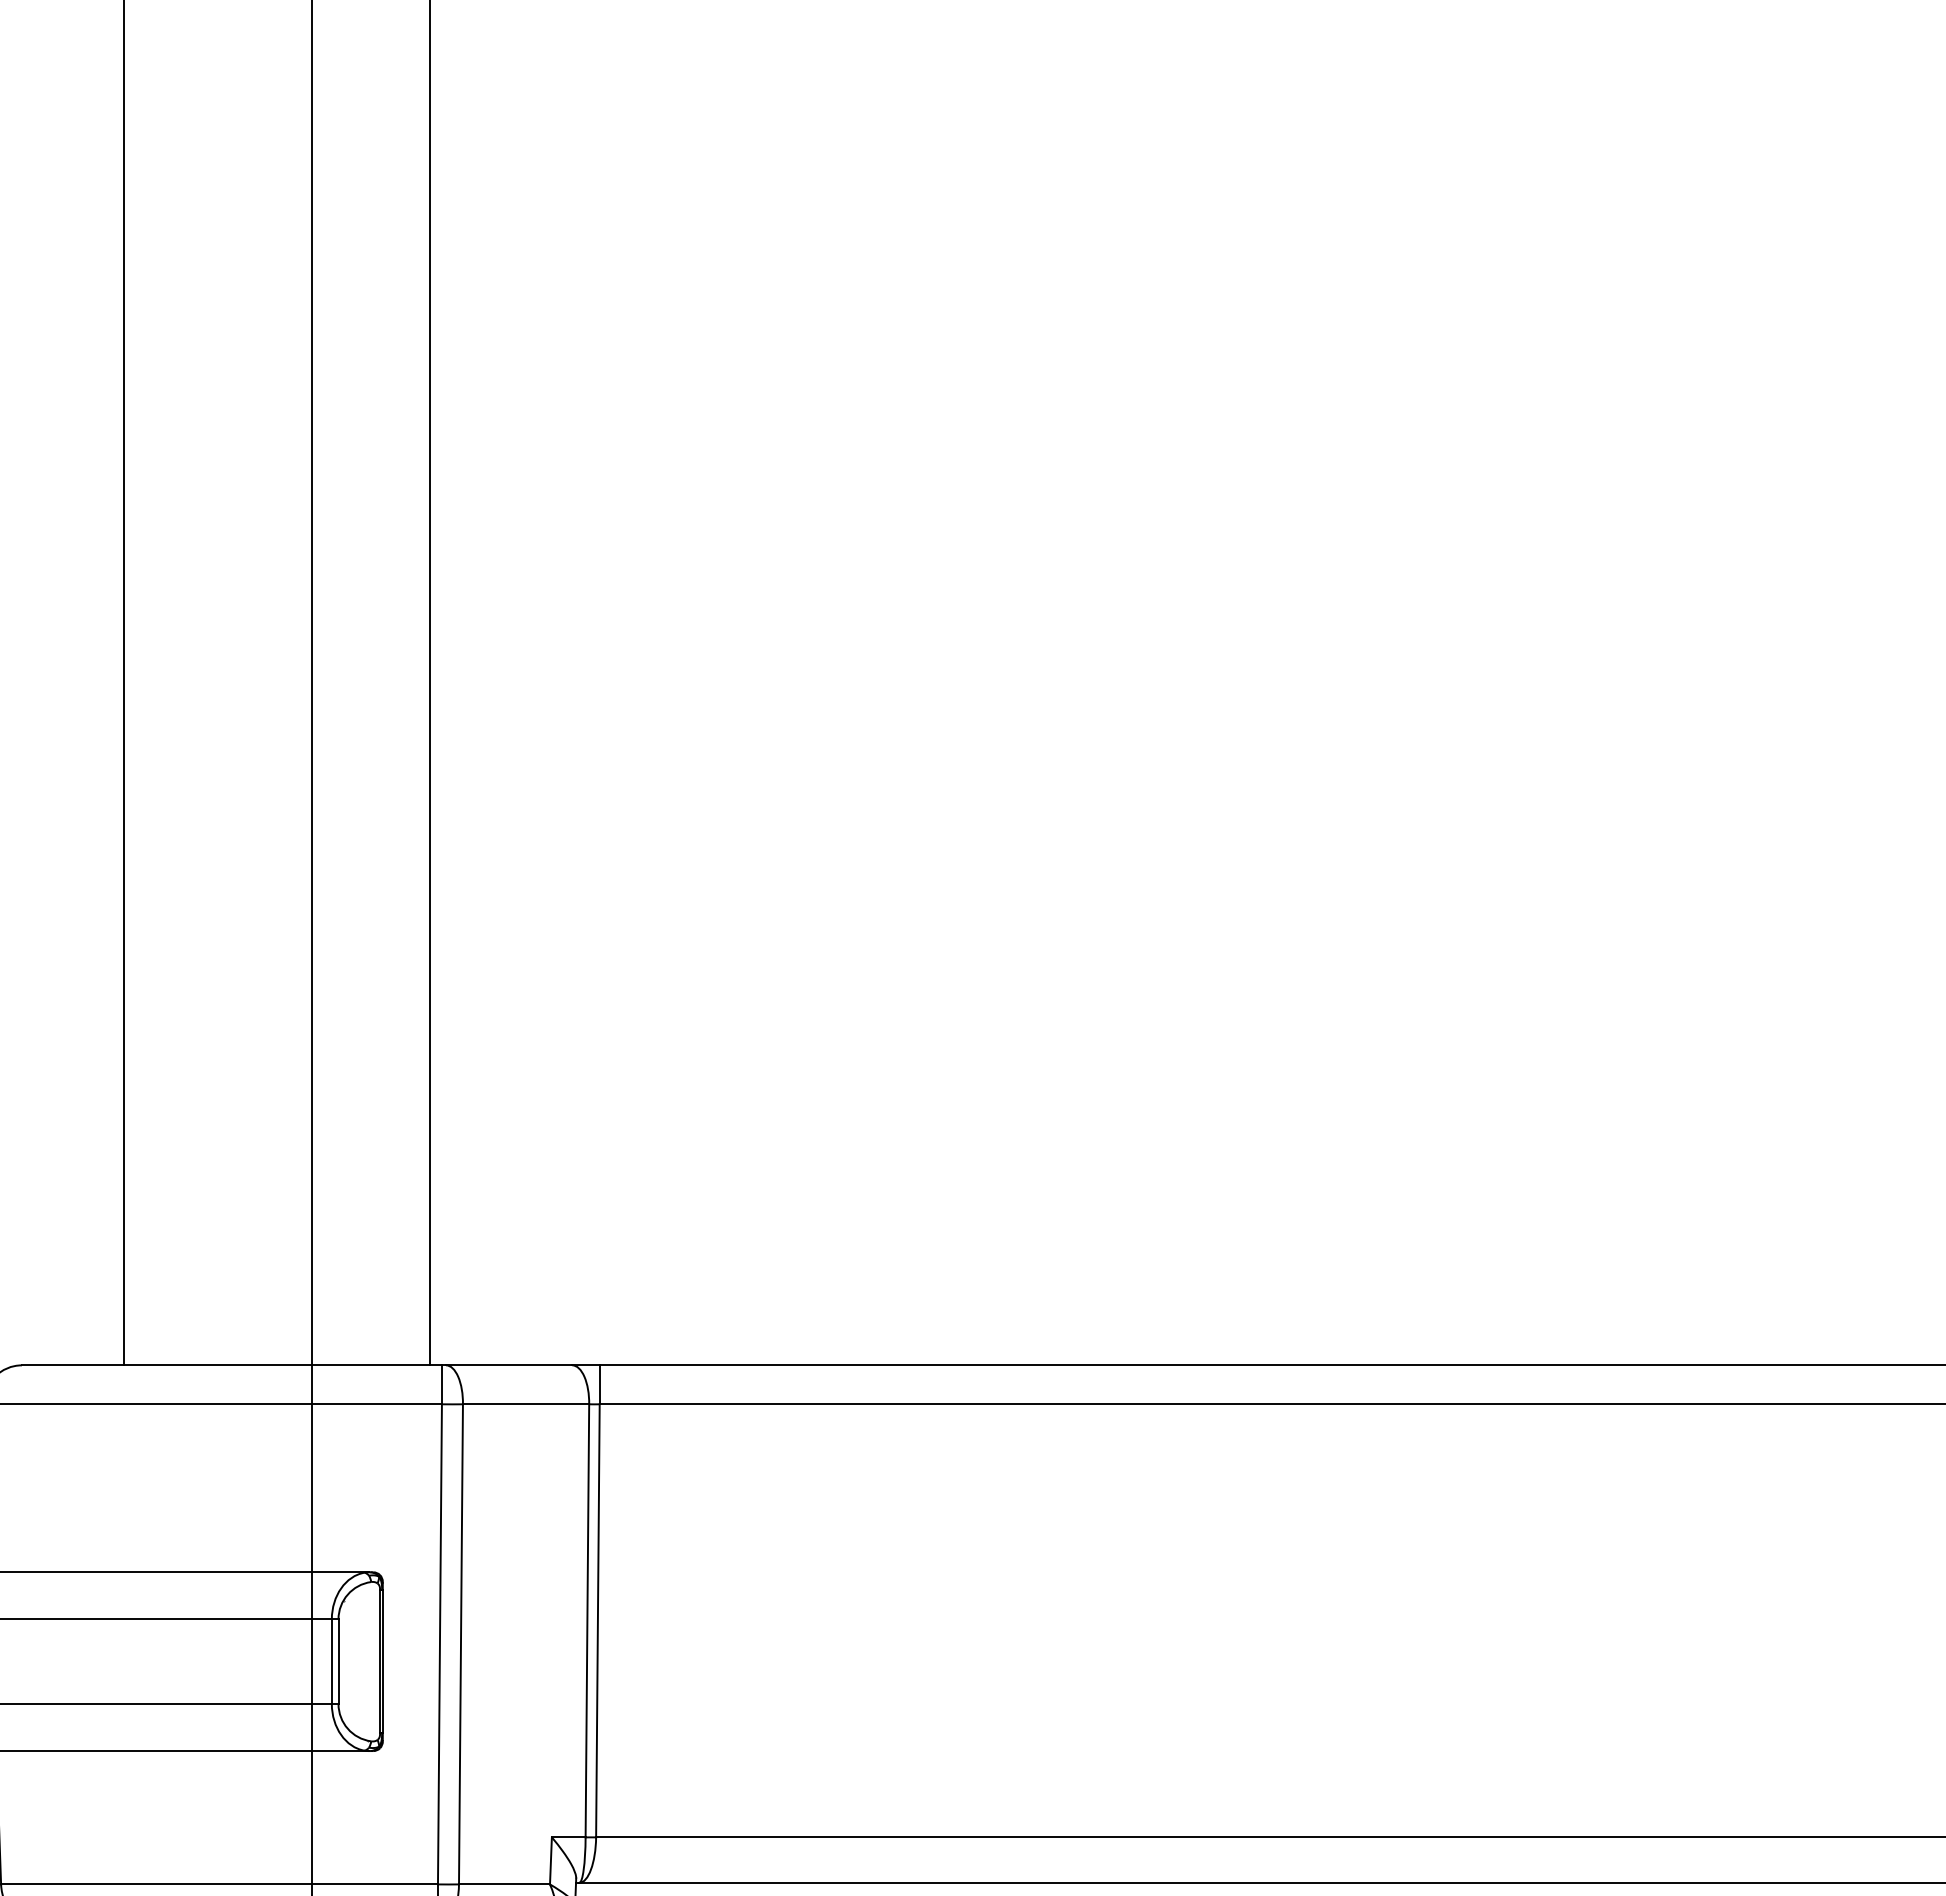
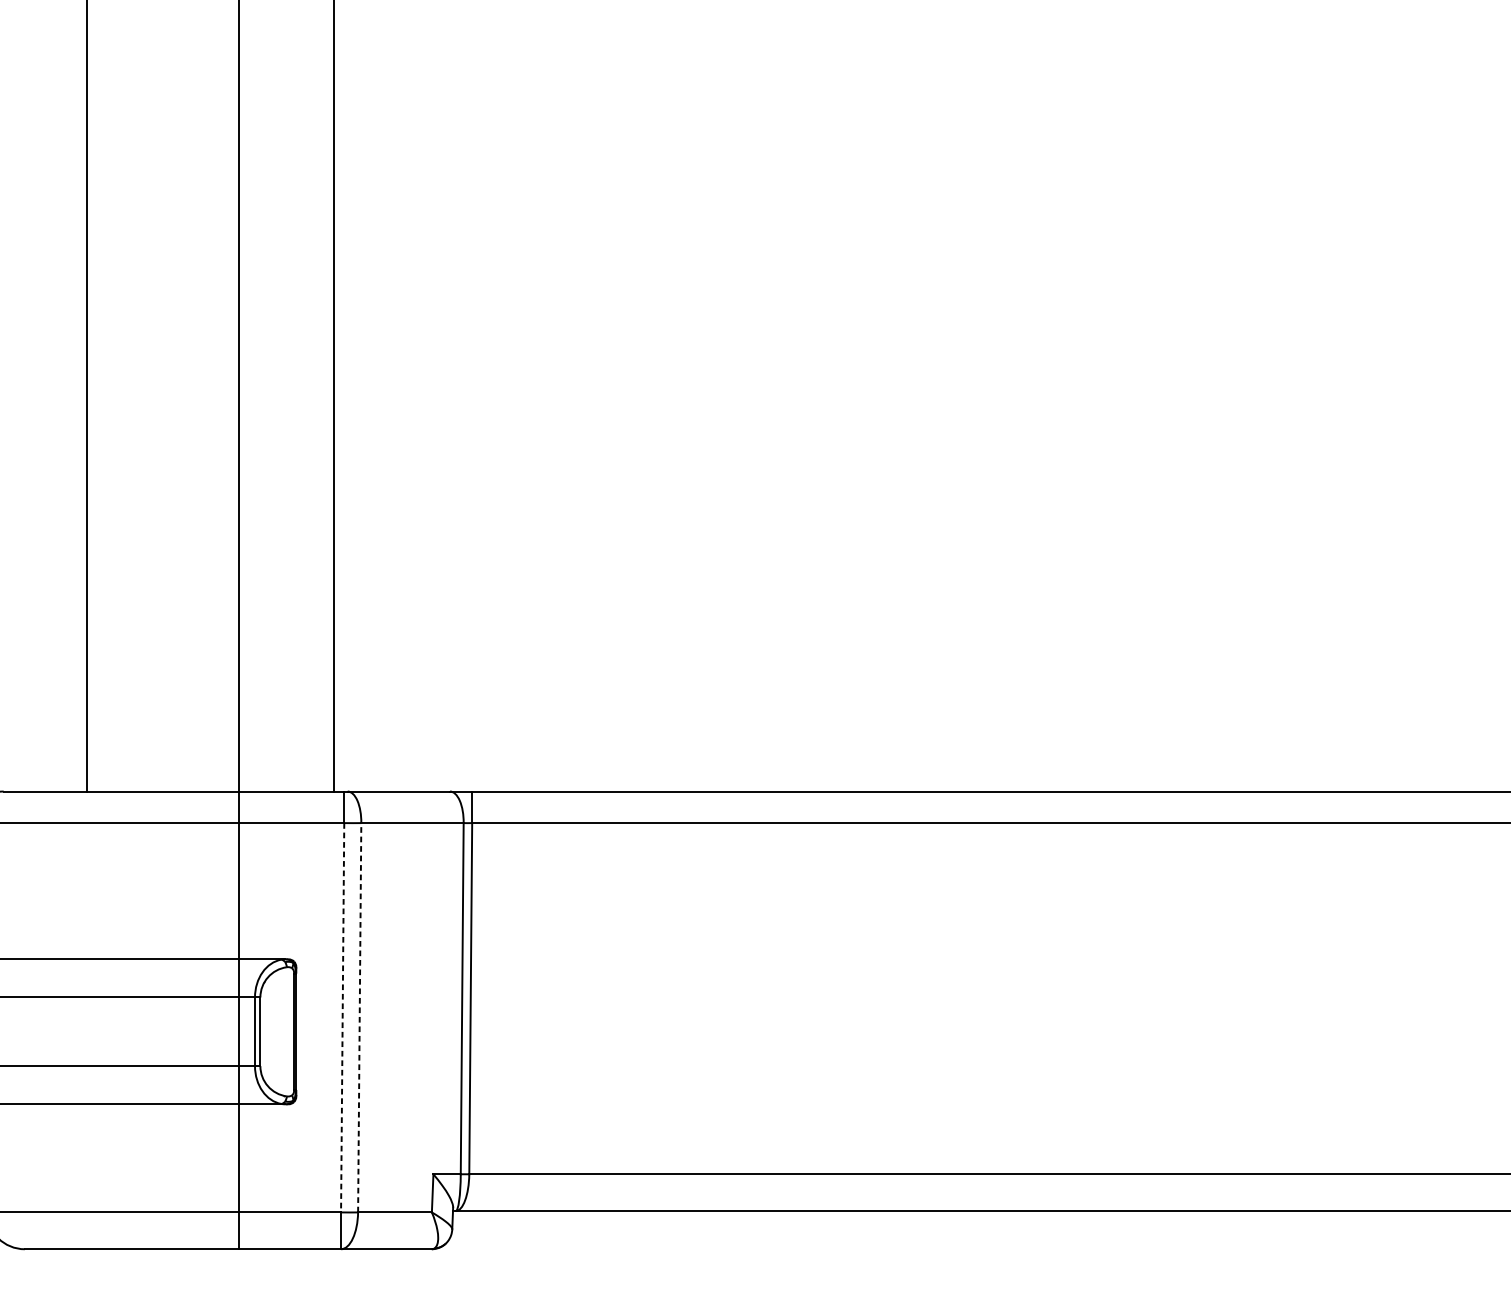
line: (460, 1643) -> (359, 1017), solid -> dashed
line: (439, 1644) -> (342, 1017), solid -> dashed

